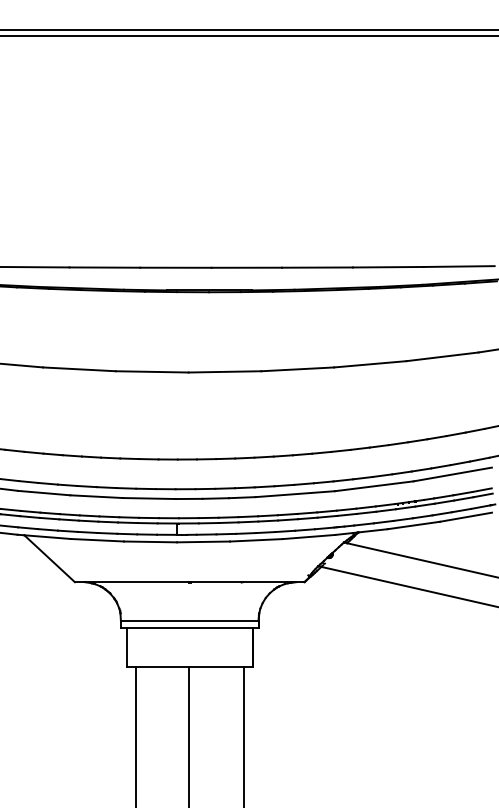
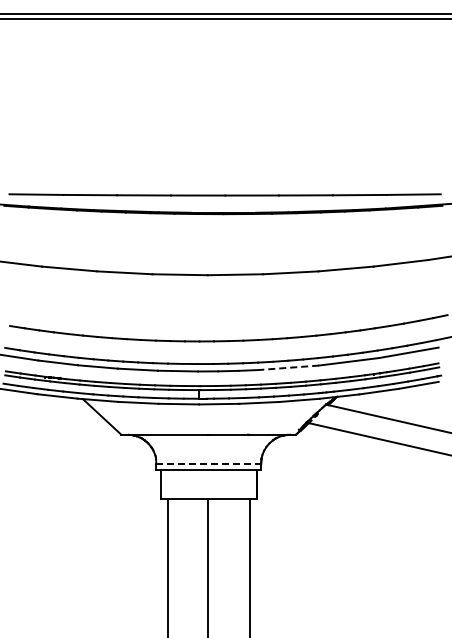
line: (294, 493) -> (288, 367), solid -> dashed
line: (190, 619) -> (209, 463), solid -> dashed

